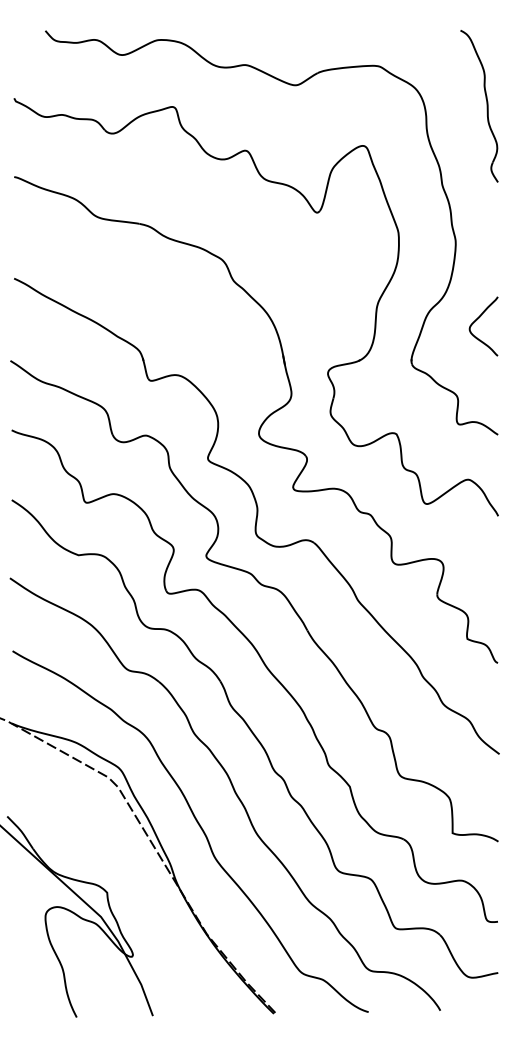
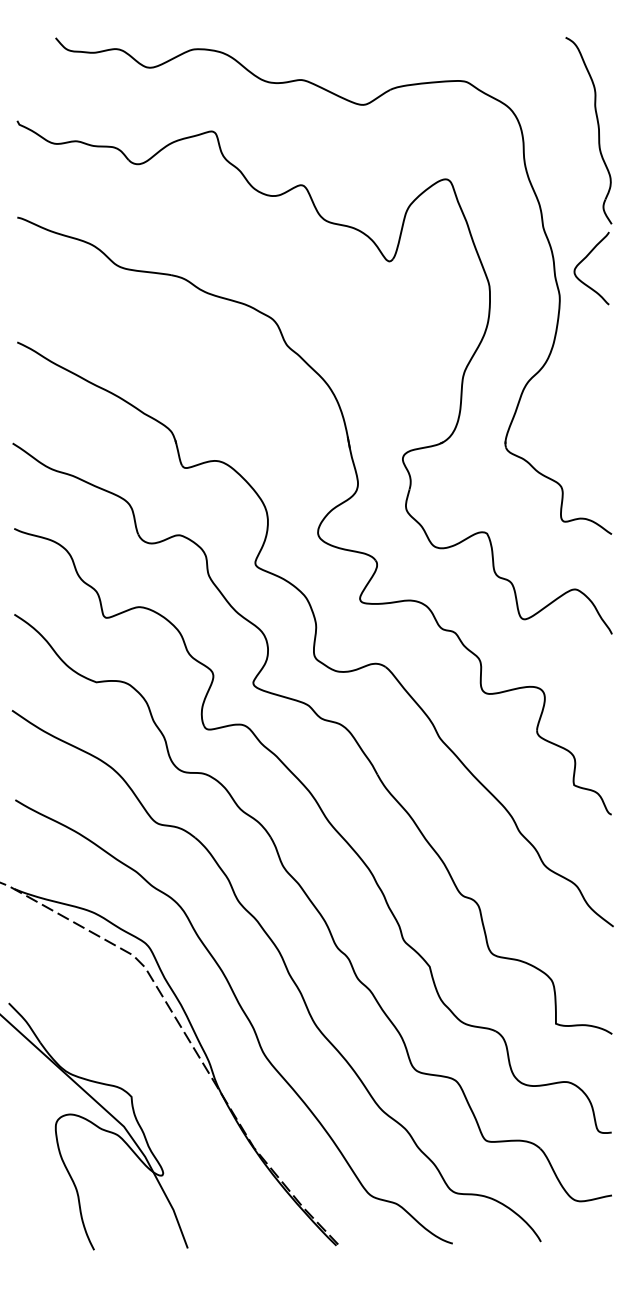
curve: (477, 320) -> (584, 261), moved

